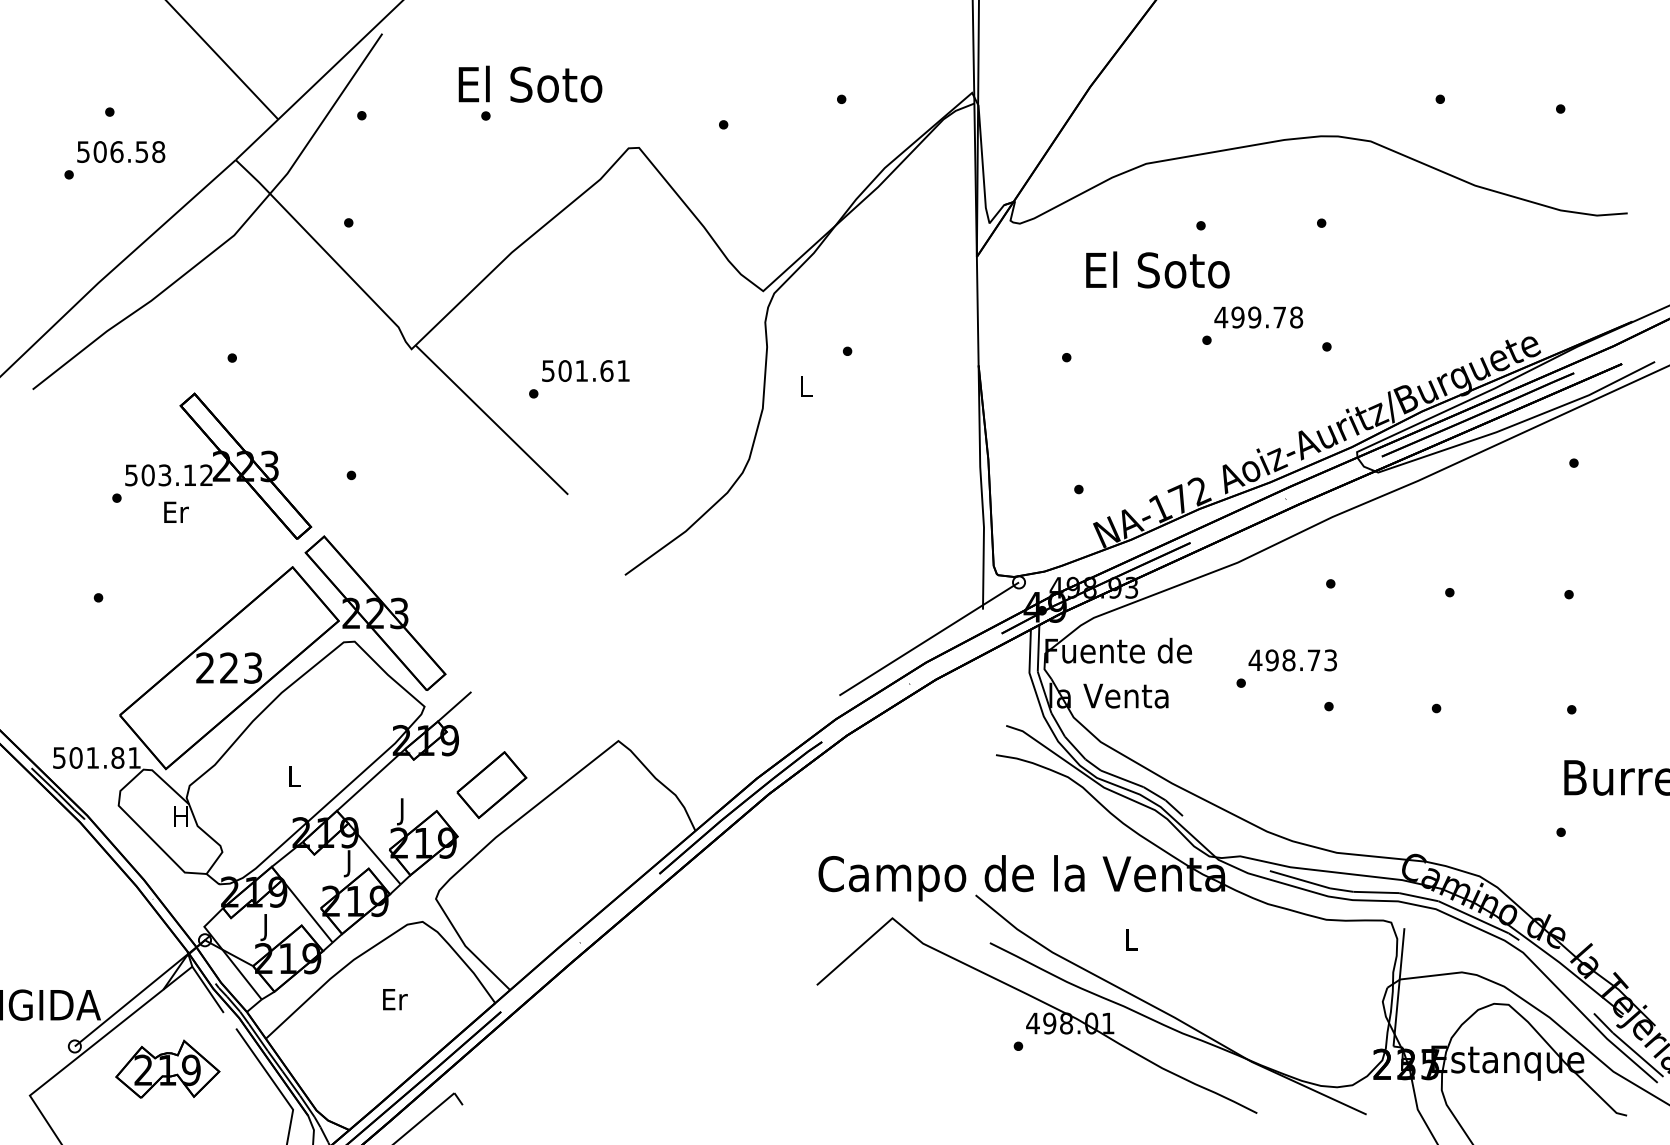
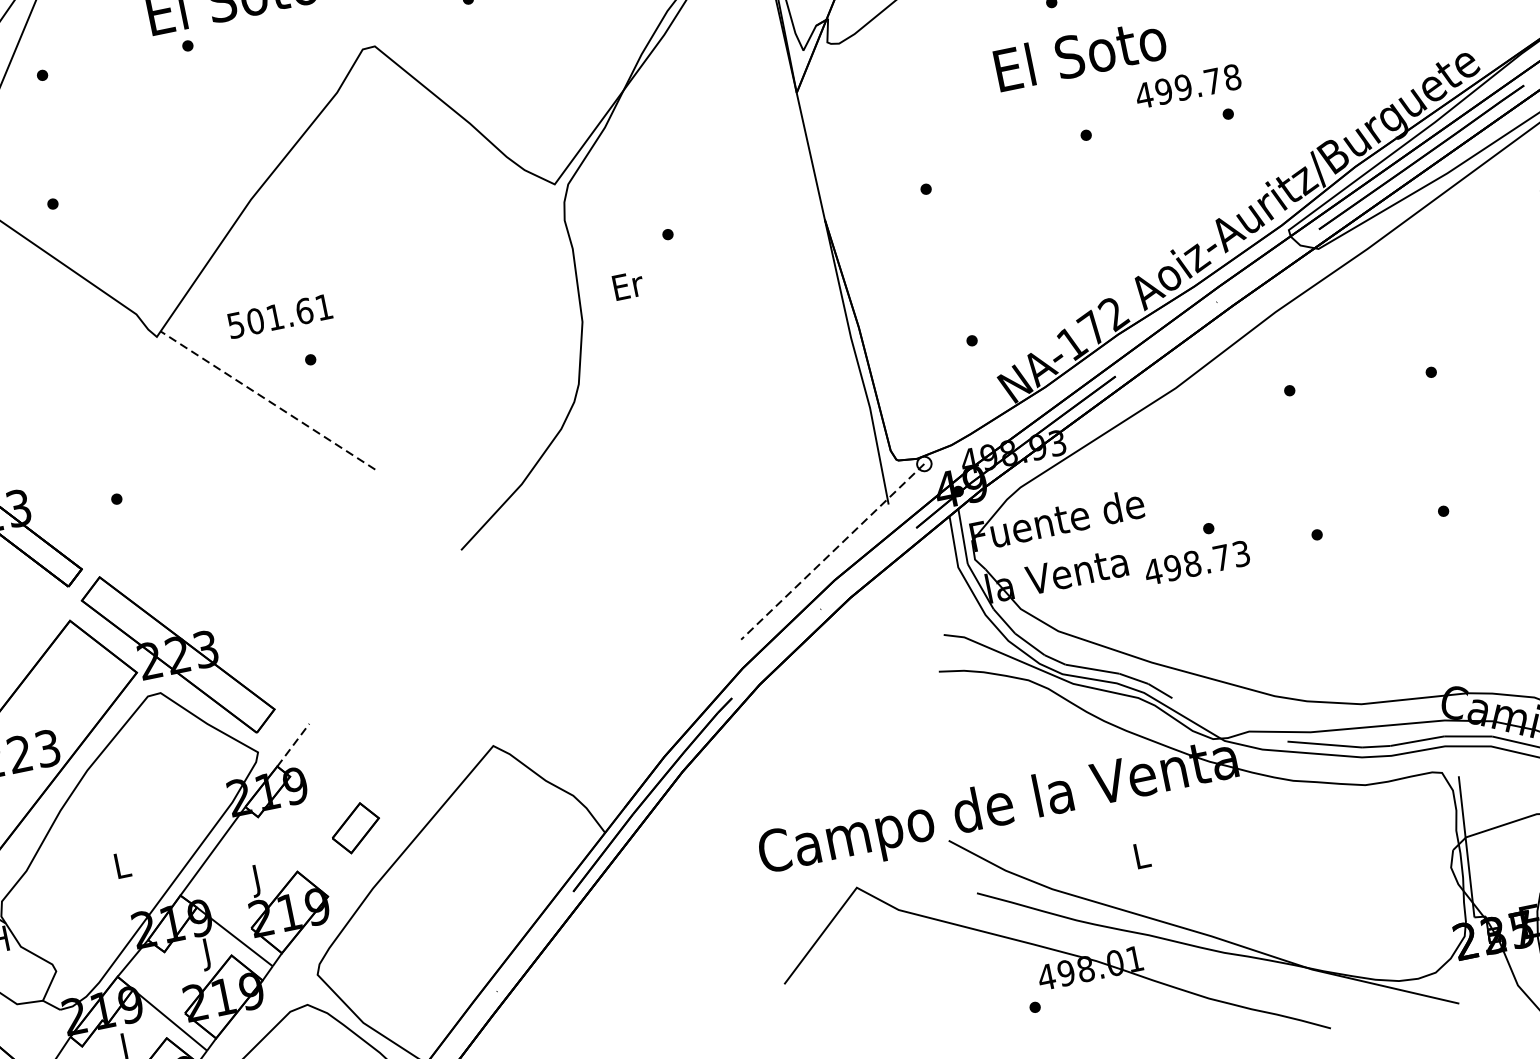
text: (1157, 269) -> (1079, 53), moved
text: (1258, 317) -> (1187, 86), moved
text: (585, 370) -> (279, 315), moved
text: (806, 386) -> (628, 285), L -> Er
line: (491, 420) -> (267, 401), solid -> dashed
line: (928, 639) -> (832, 552), solid -> dashed
text: (1292, 660) -> (1196, 563), moved
line: (455, 706) -> (294, 744), solid -> dashed
part: (491, 785) -> (355, 828), size x0.6

